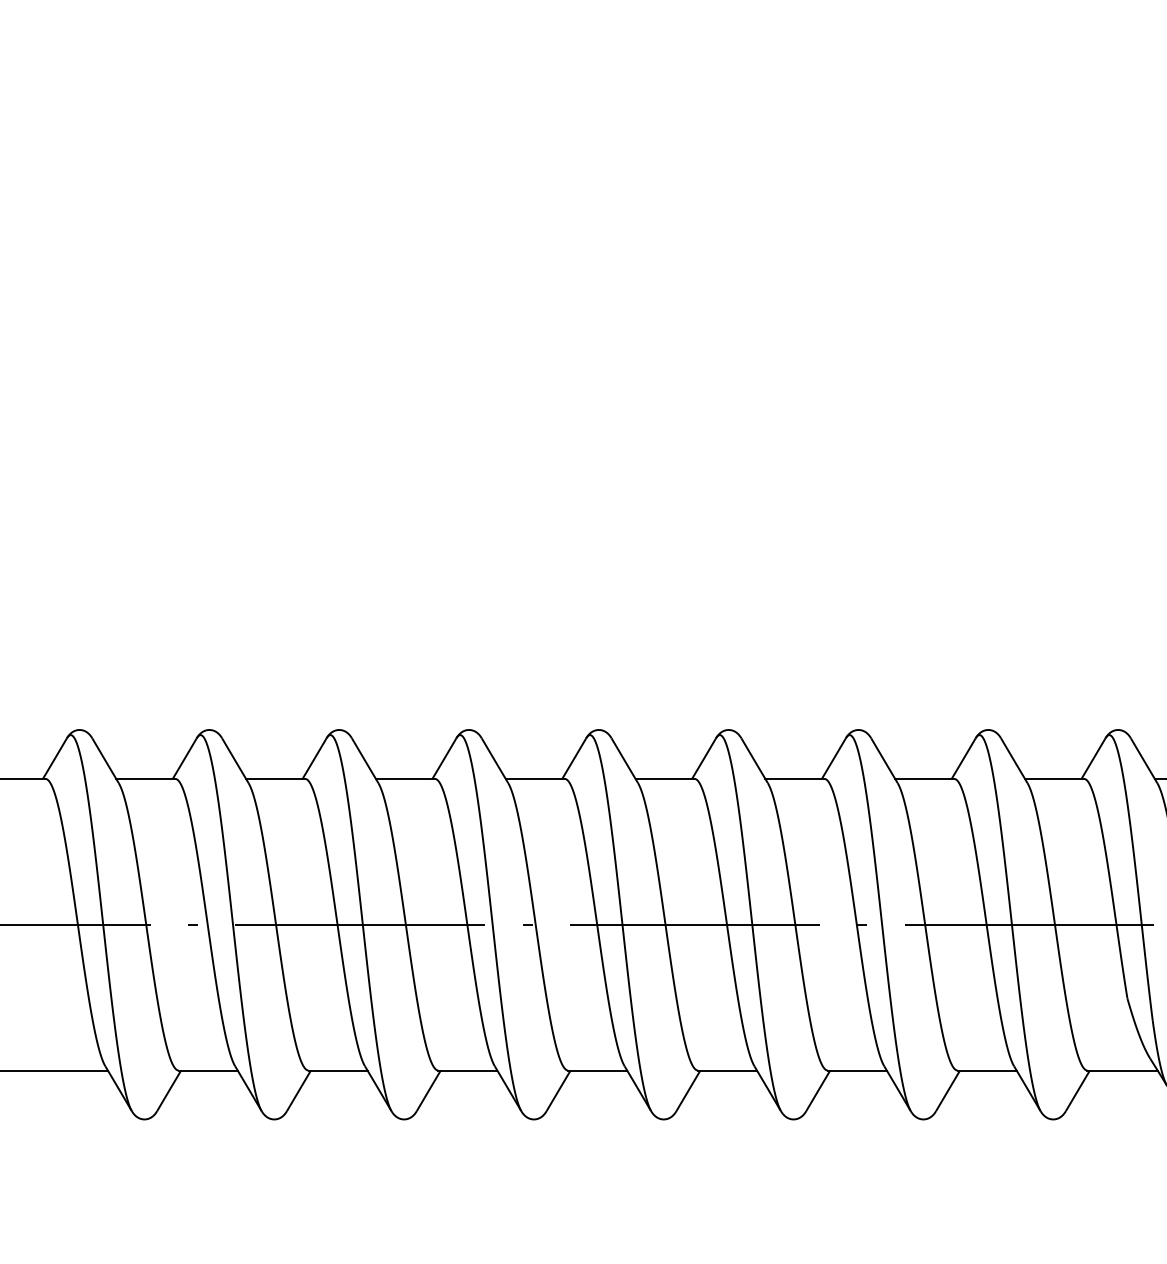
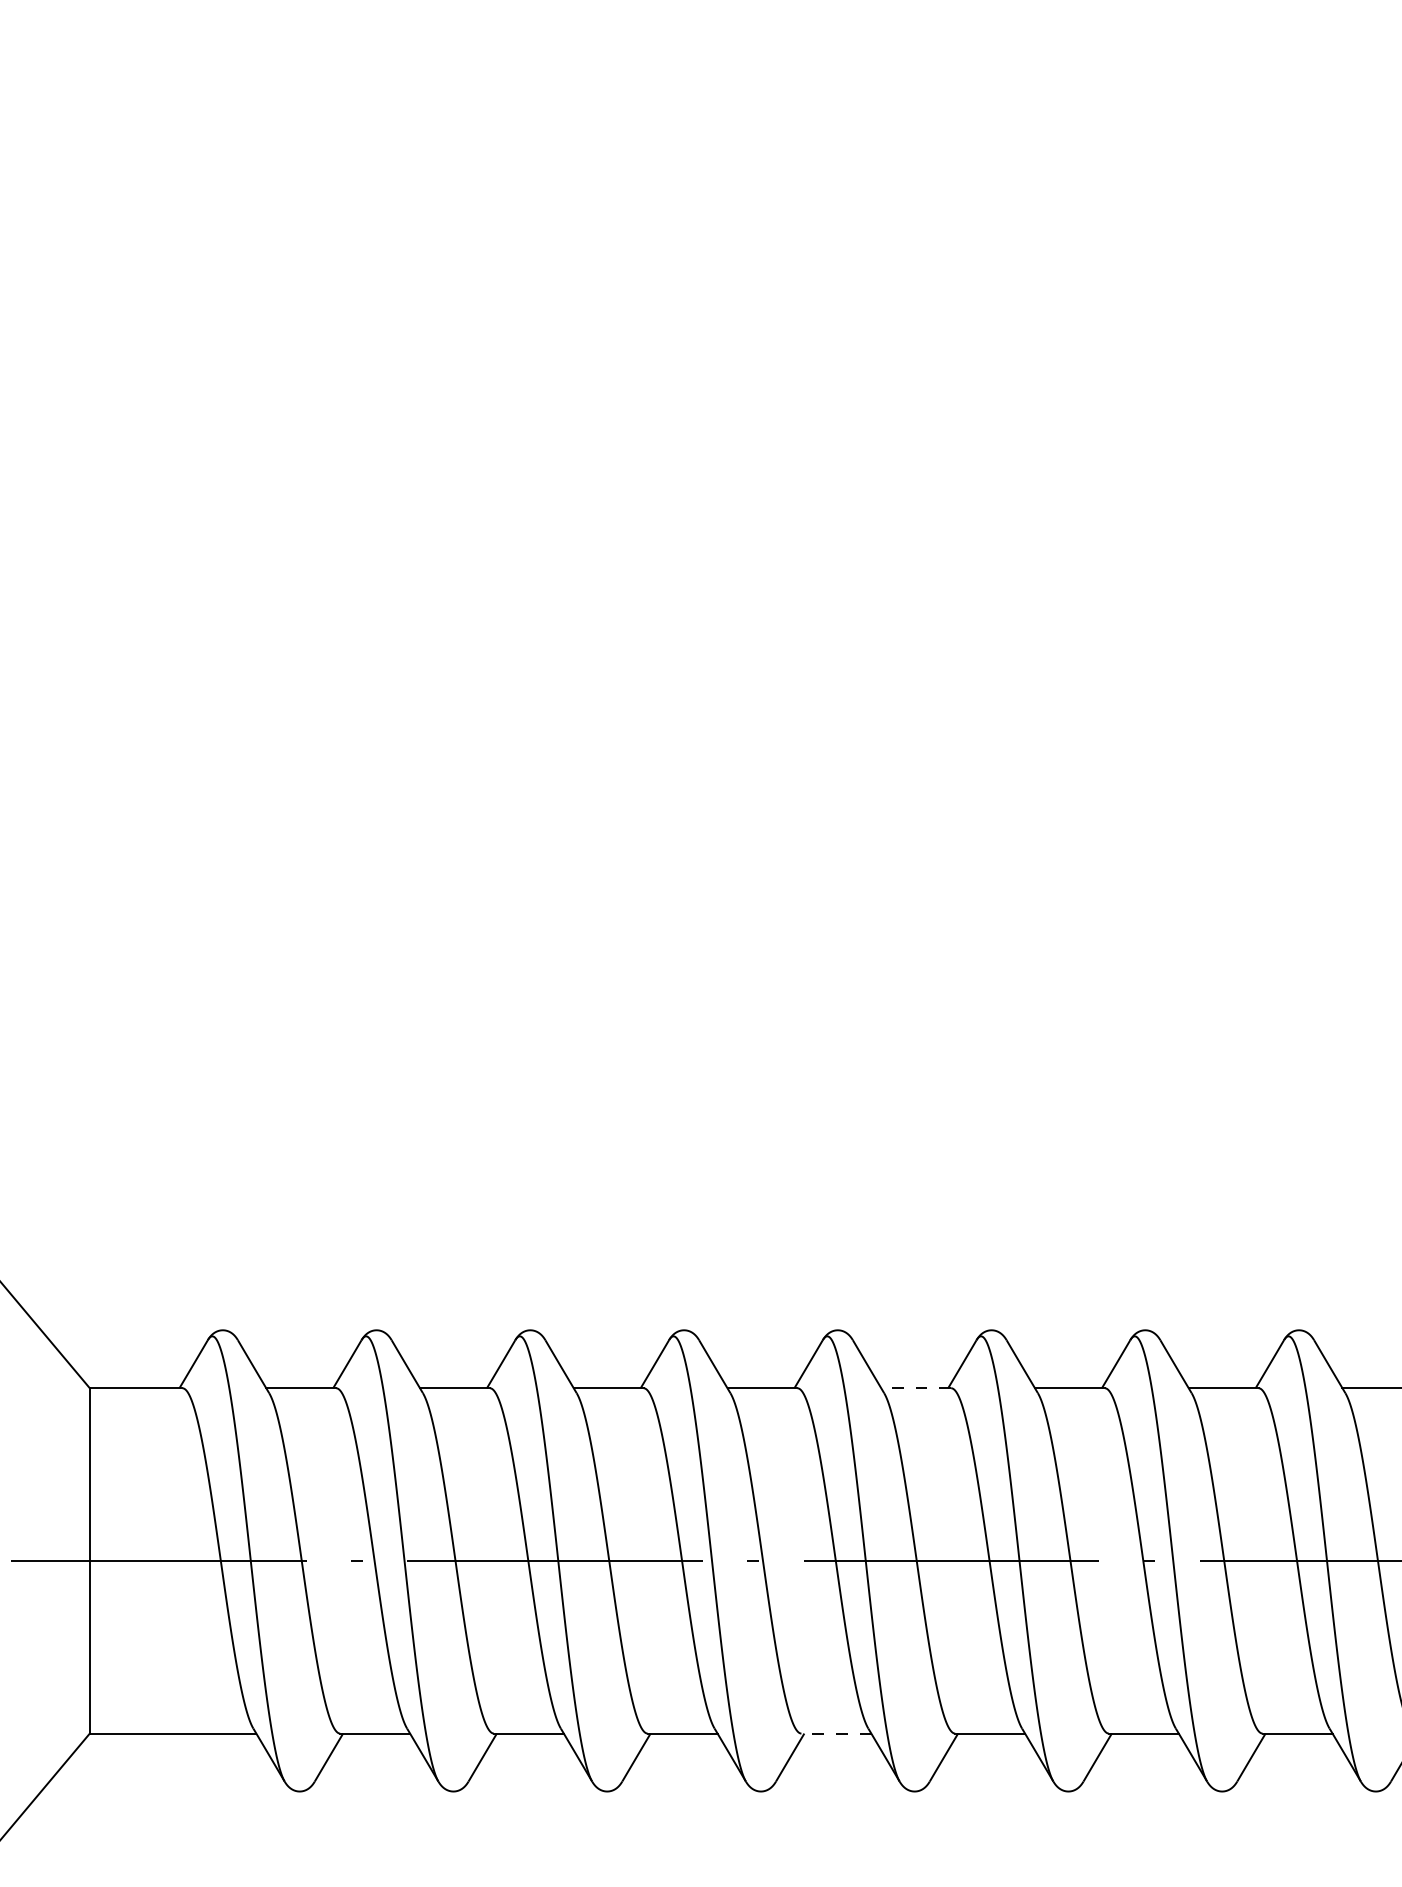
line: (665, 779) -> (916, 1388), solid -> dashed
line: (597, 1070) -> (836, 1733), solid -> dashed

